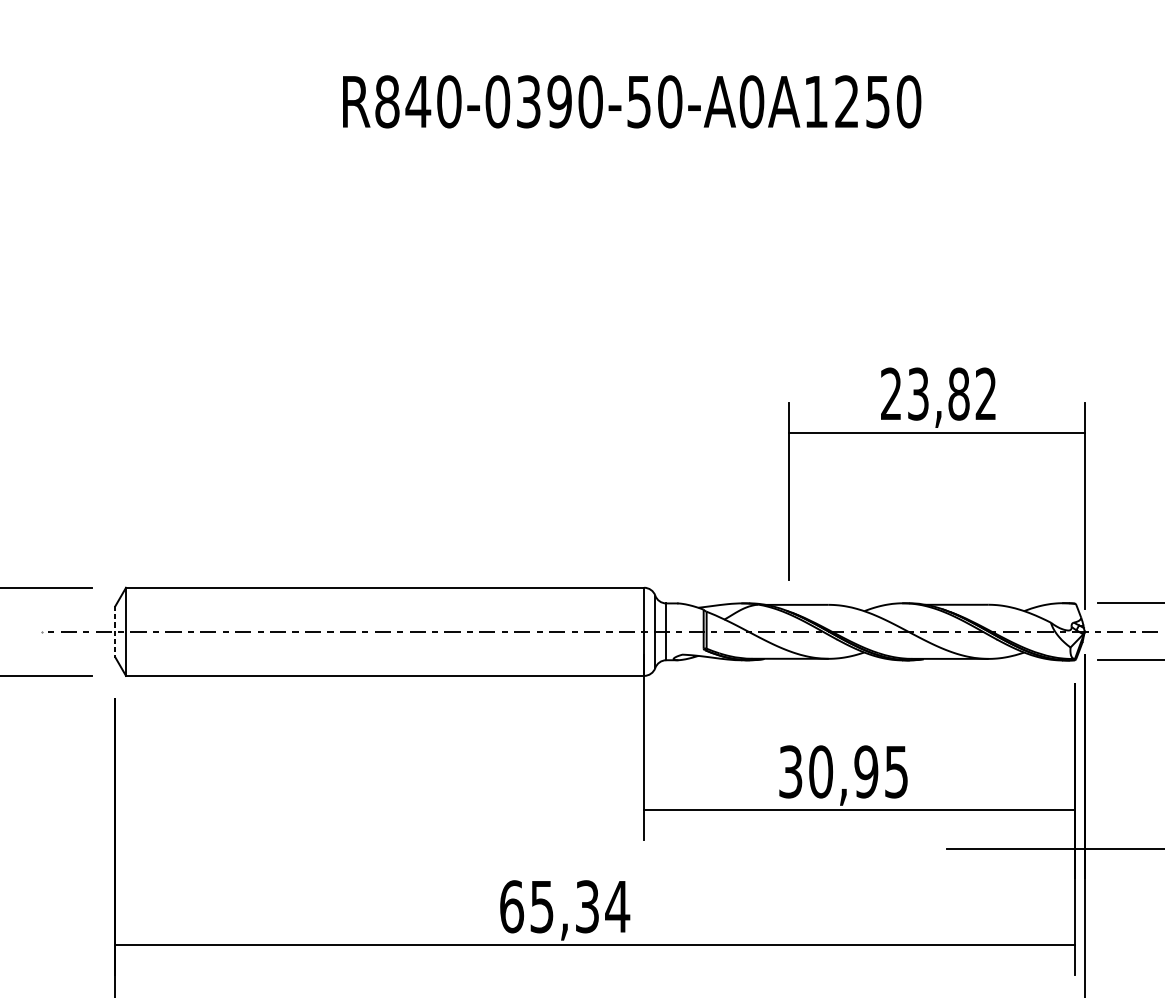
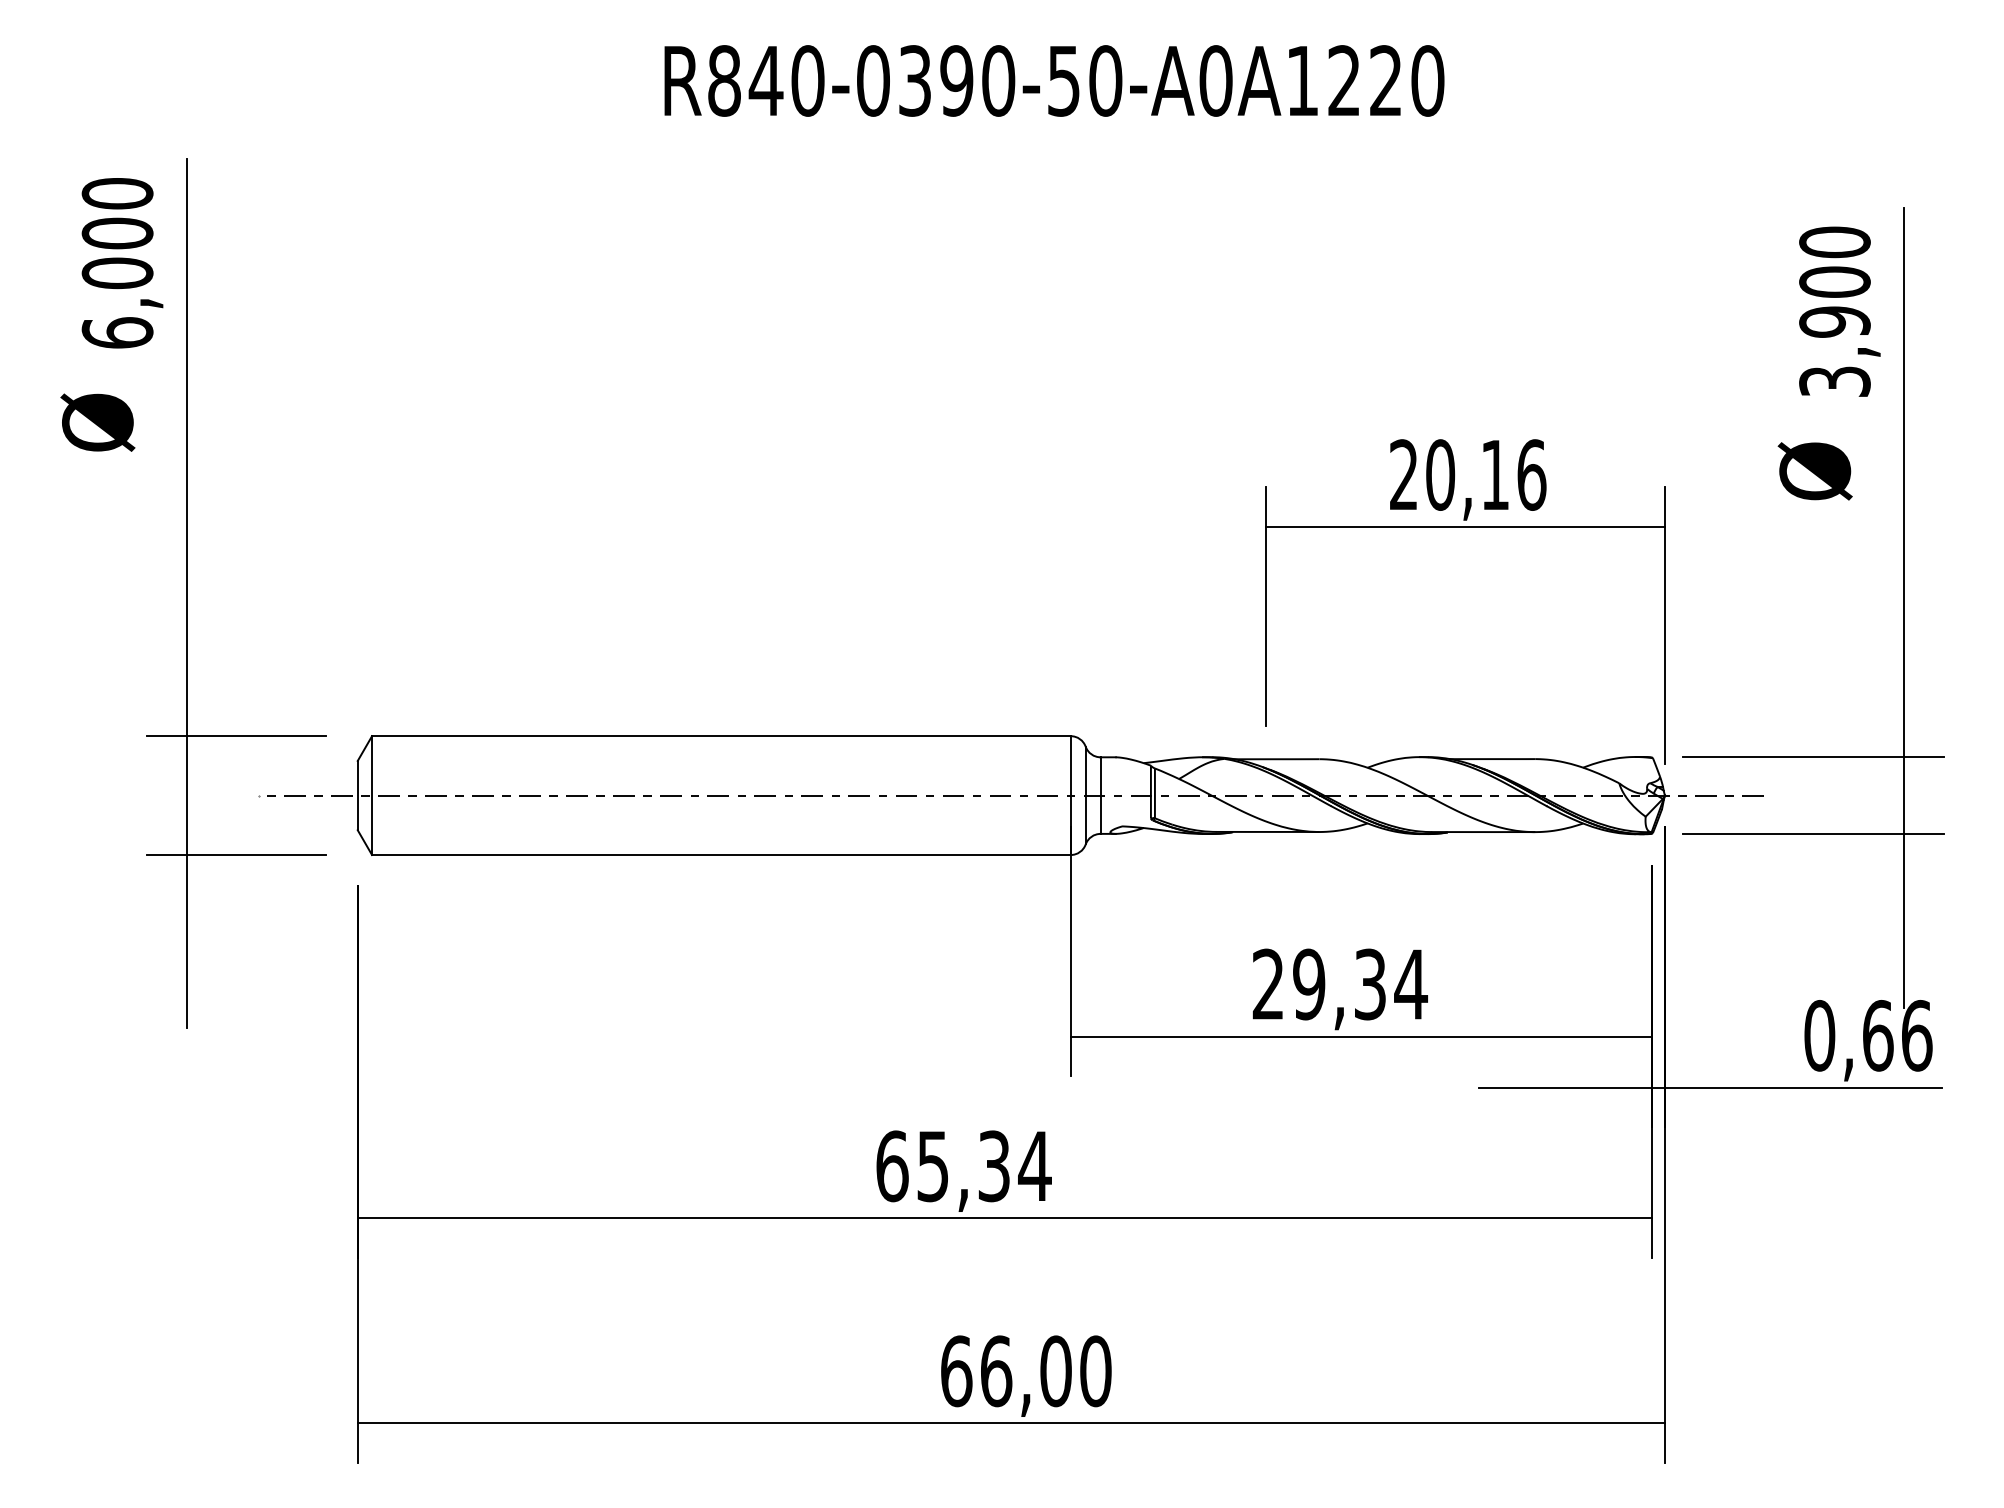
text: (877, 101) -> (1385, 80), R840-0390-50-A0A1250 -> R840-0390-50-A0A1220
text: (952, 393) -> (1486, 474), 23,82 -> 20,16
line: (115, 631) -> (357, 795), dashed -> solid
text: (844, 771) -> (1340, 984), 30,95 -> 29,34

